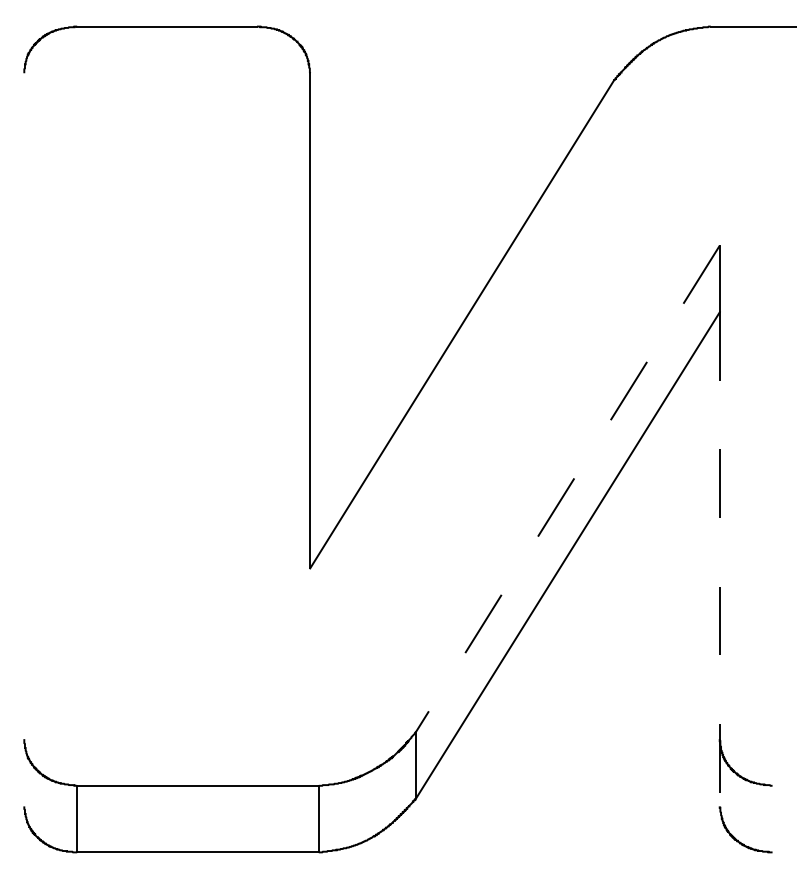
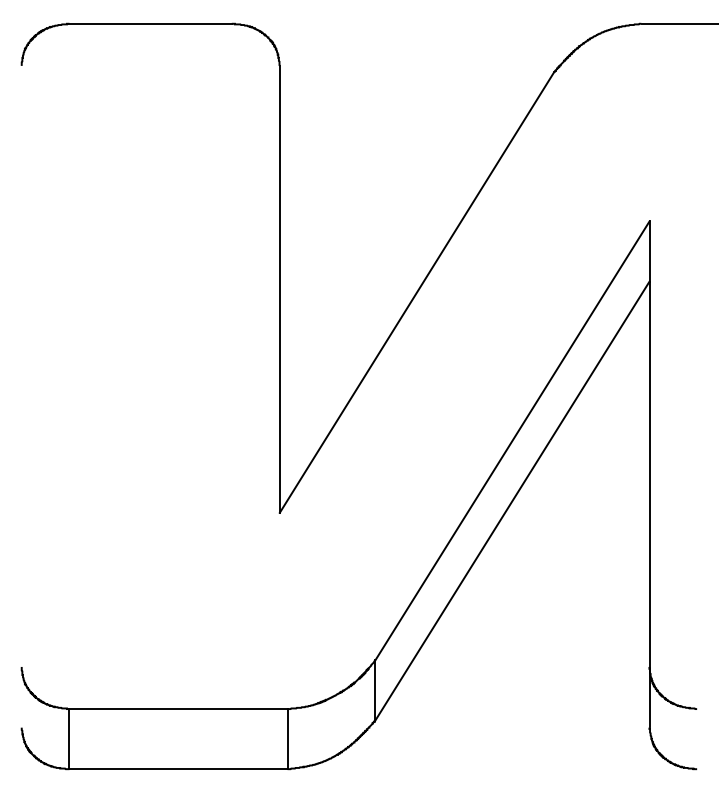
line: (568, 488) -> (512, 440), dashed -> solid
line: (719, 559) -> (649, 504), dashed -> solid

